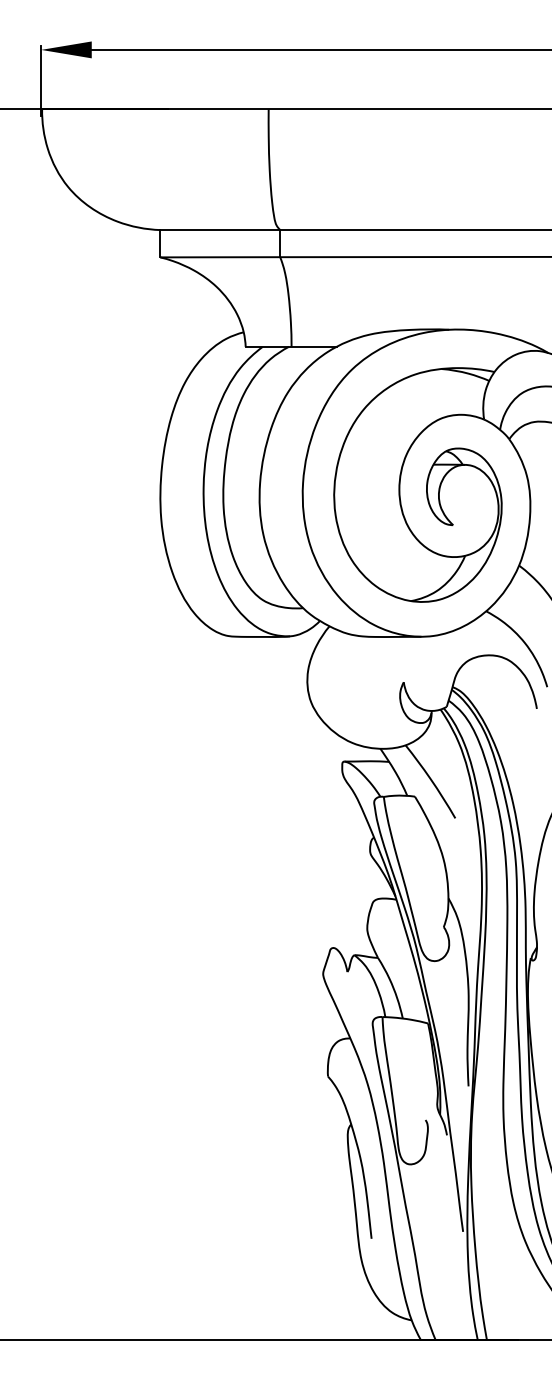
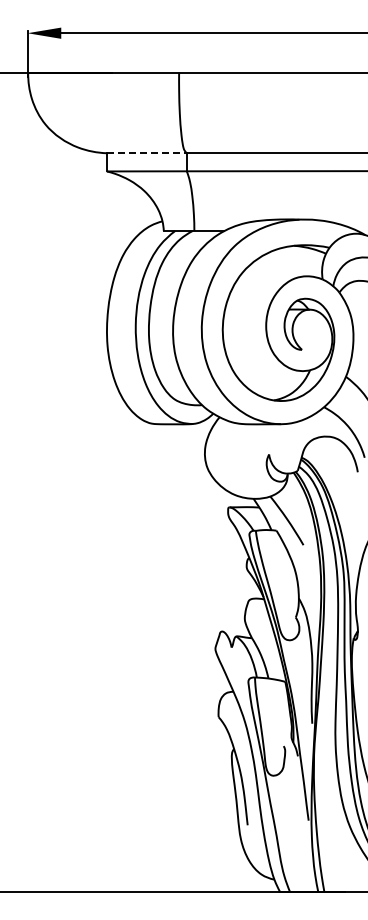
line: (219, 230) -> (146, 153), solid -> dashed

